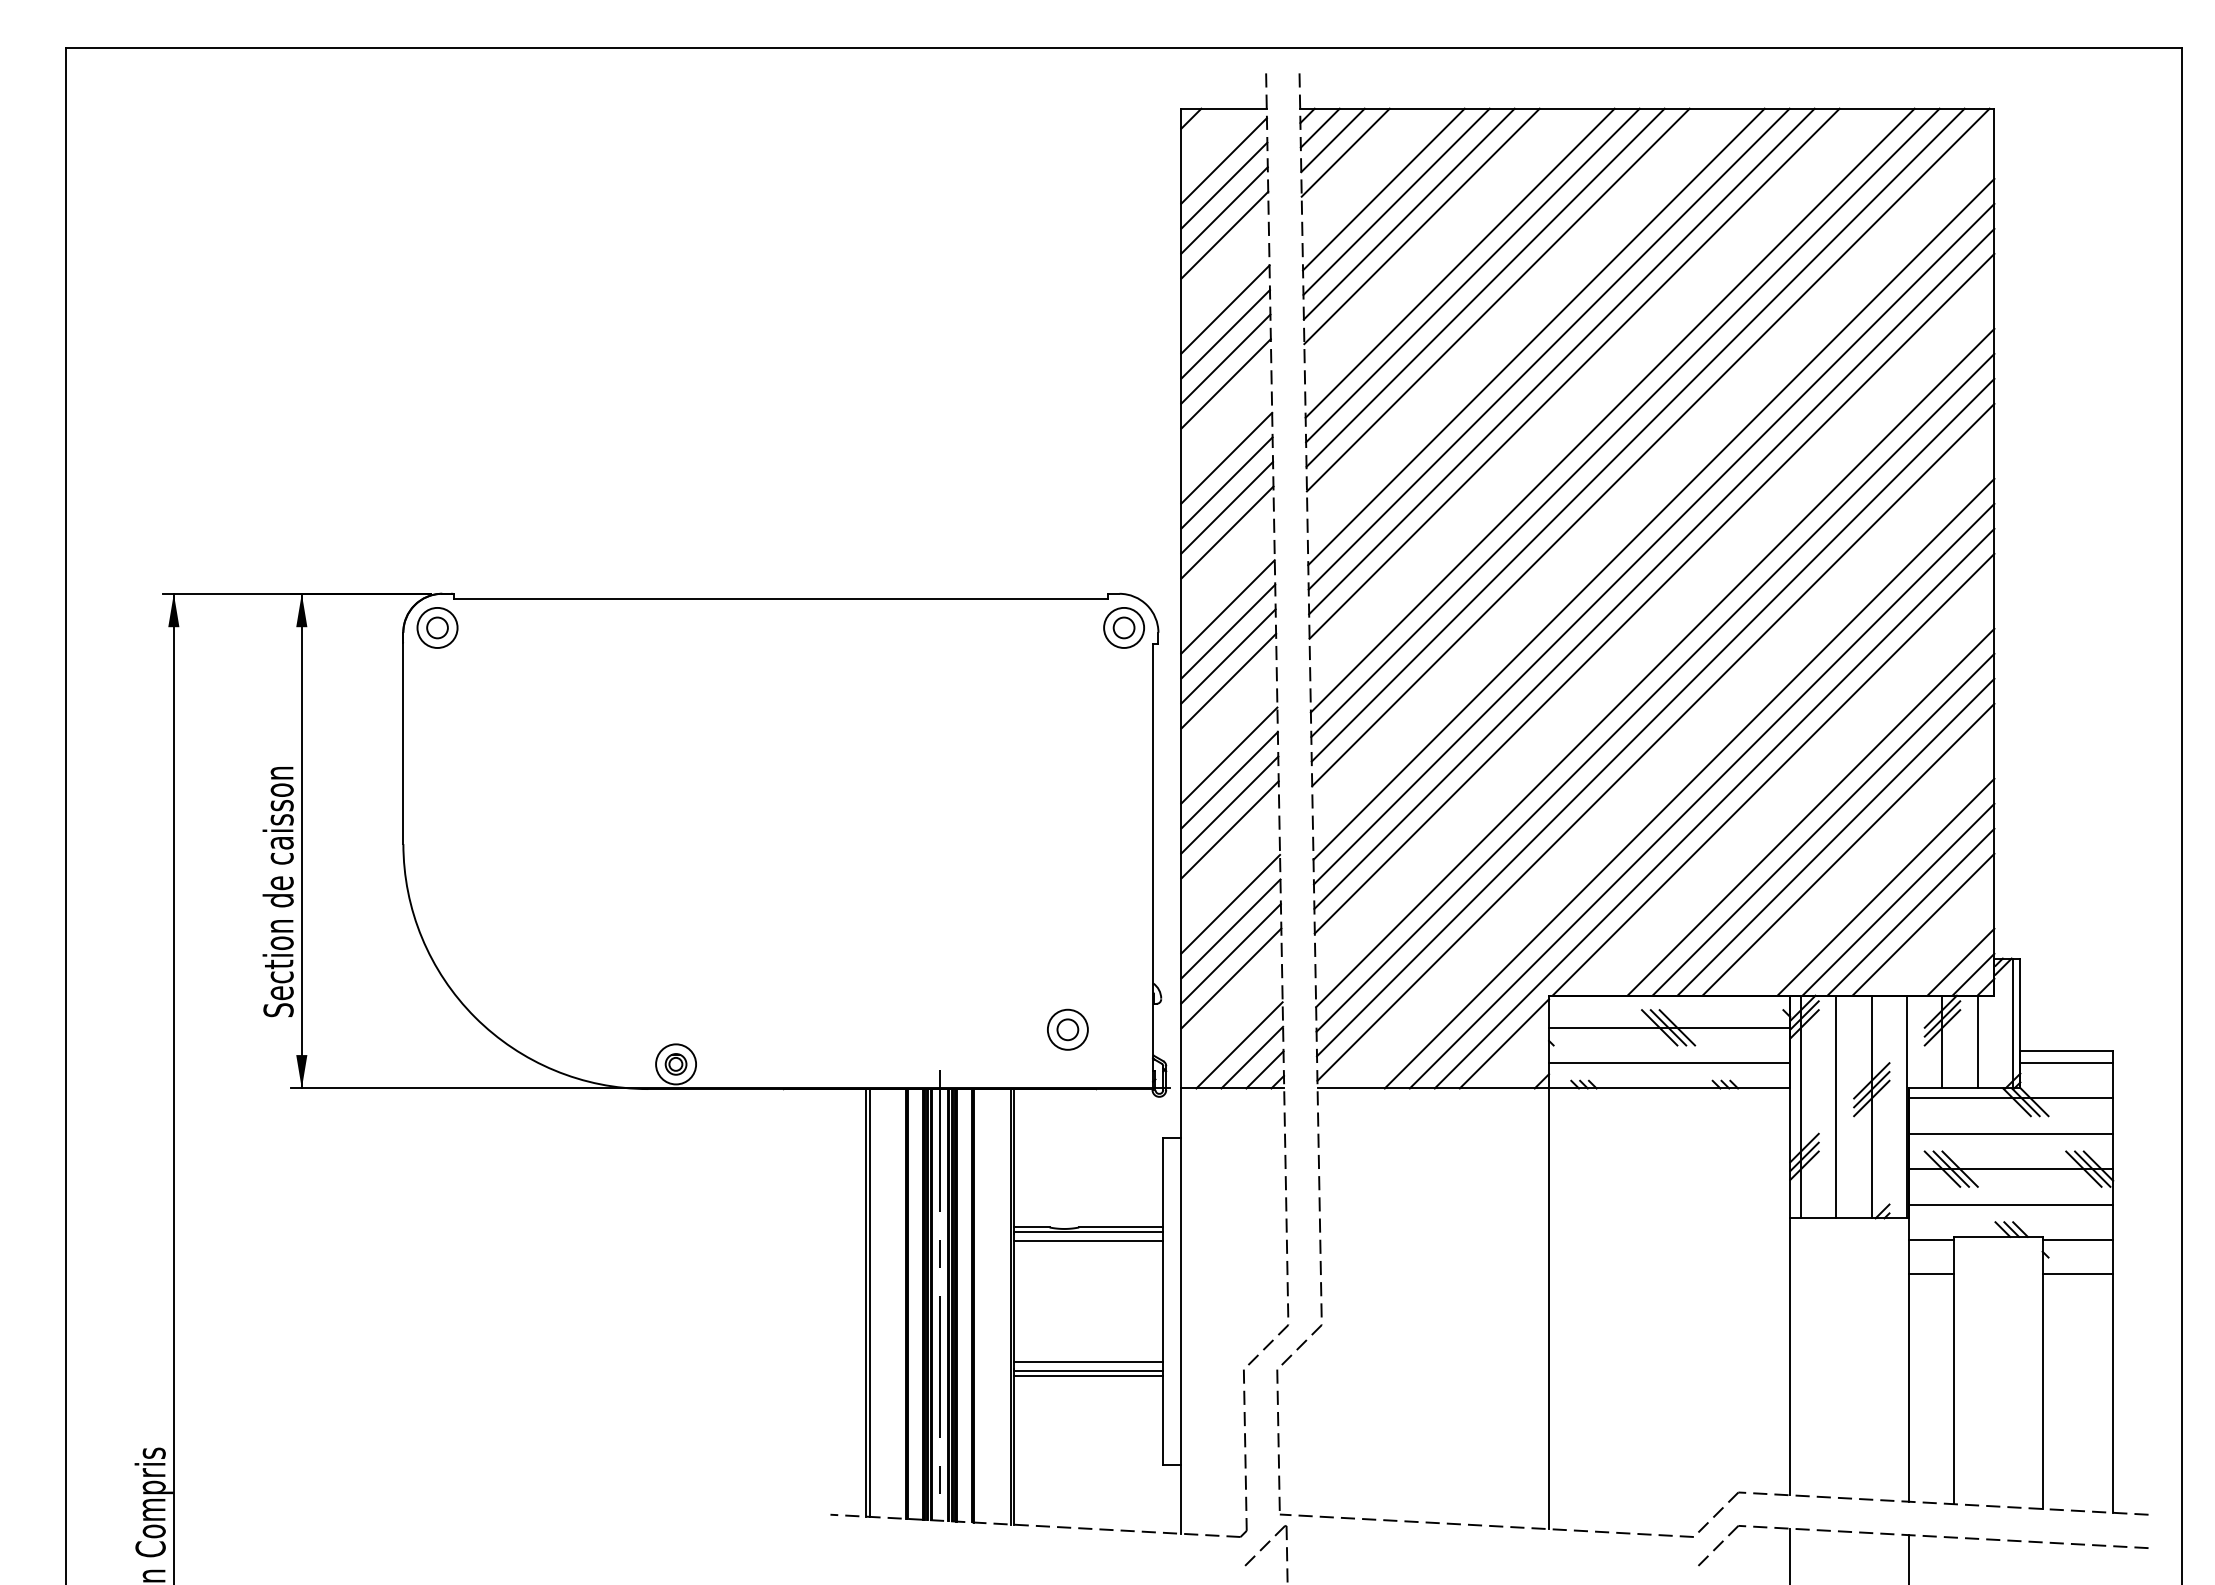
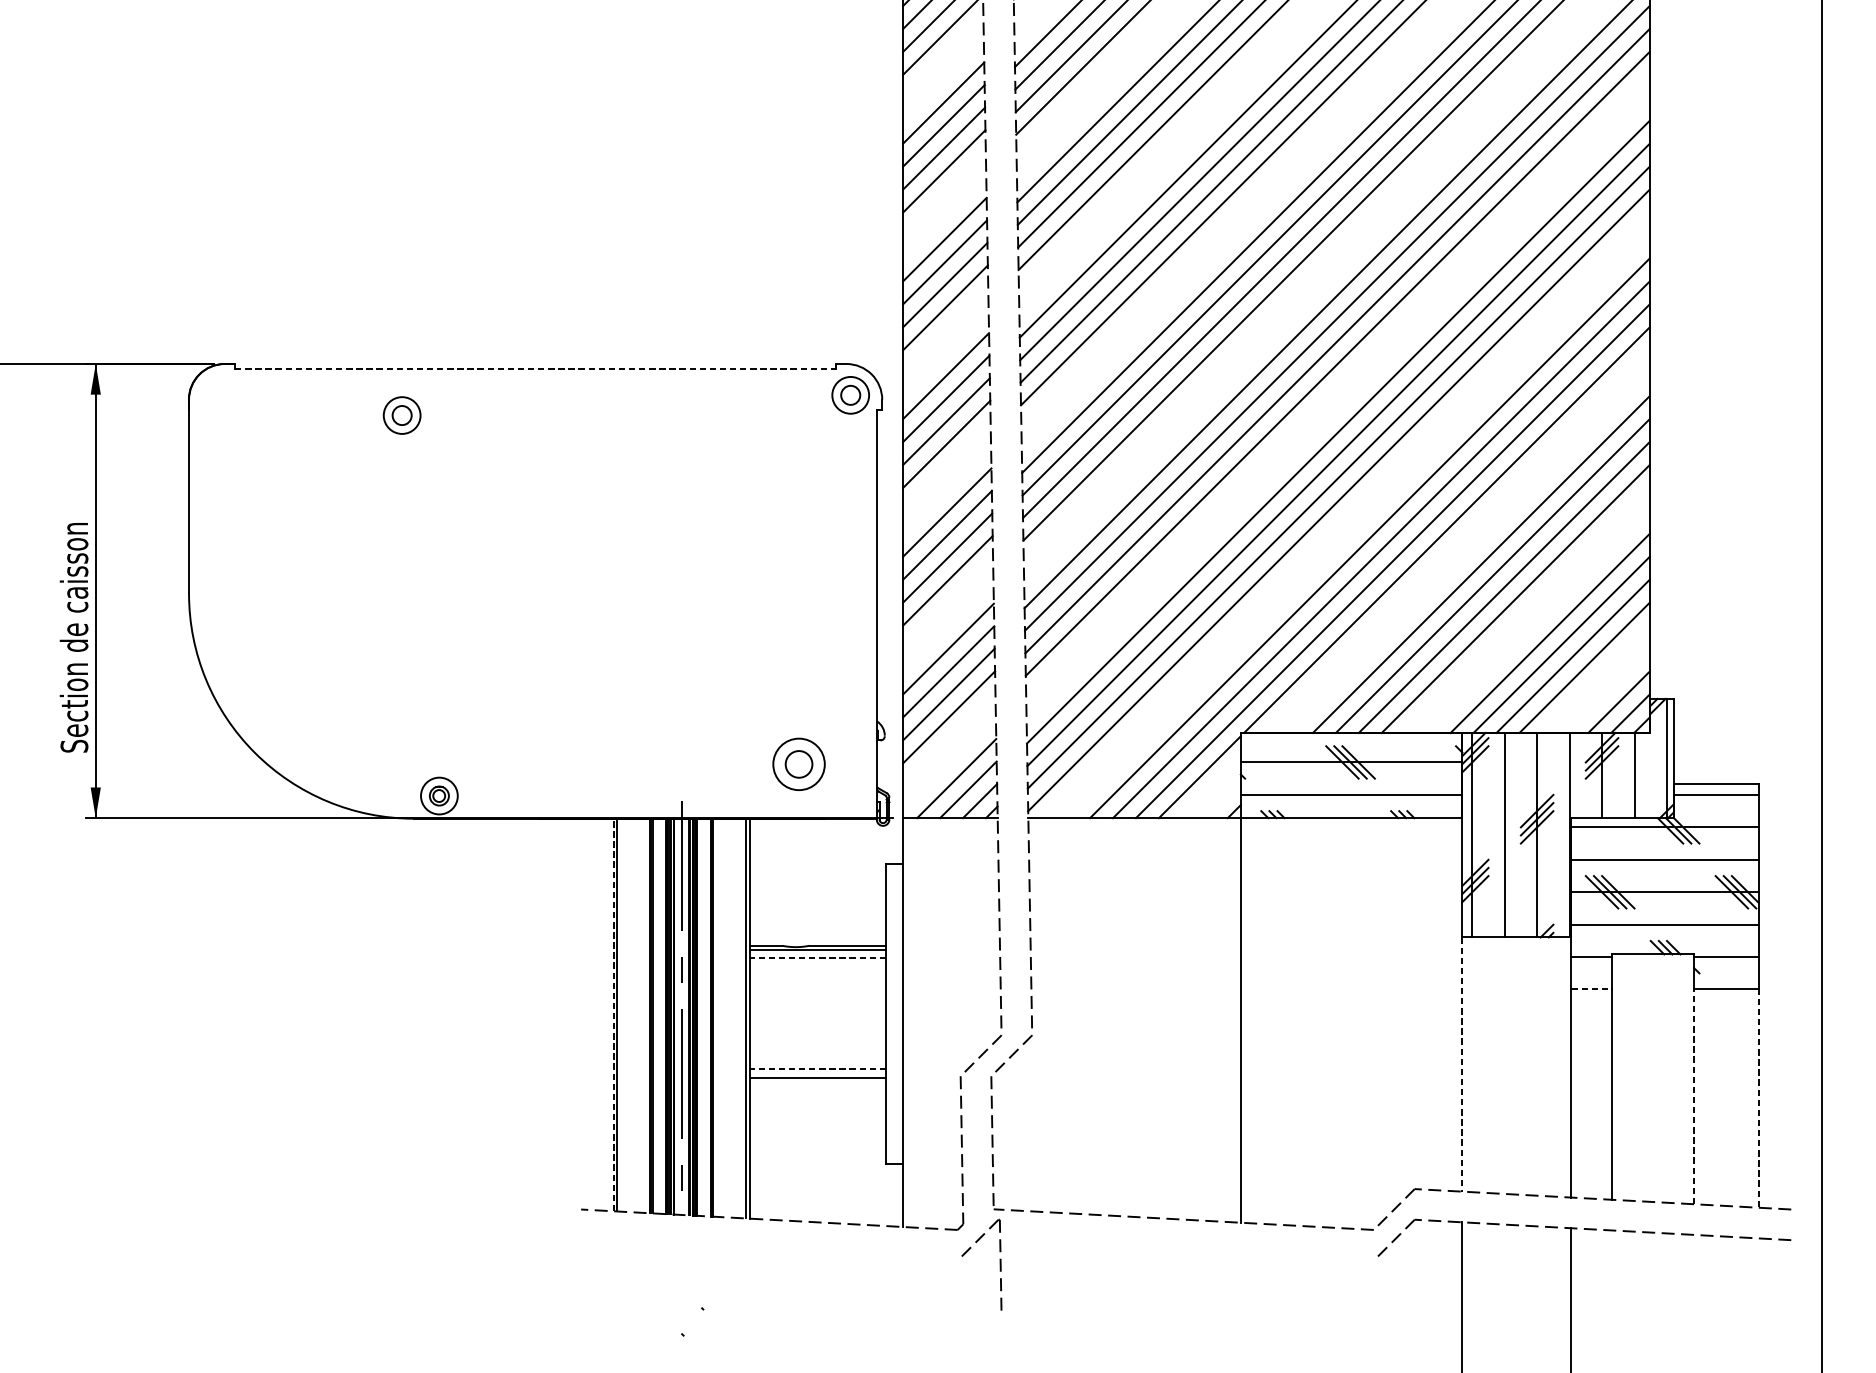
line: (781, 599) -> (536, 369), solid -> dashed
part: (437, 627) -> (402, 415), moved
part: (1067, 1029) -> (798, 764), size x1.4
line: (1087, 1241) -> (817, 958), solid -> dashed
line: (1931, 1274) -> (1591, 988), solid -> dashed
line: (865, 1303) -> (613, 1015), solid -> dashed
line: (1790, 1357) -> (1462, 1065), solid -> dashed
line: (1087, 1362) -> (817, 1069), solid -> dashed
line: (1088, 1375) -> (818, 1081), removed
line: (2042, 1391) -> (1693, 1096), solid -> dashed
line: (2113, 1393) -> (1759, 1098), solid -> dashed

